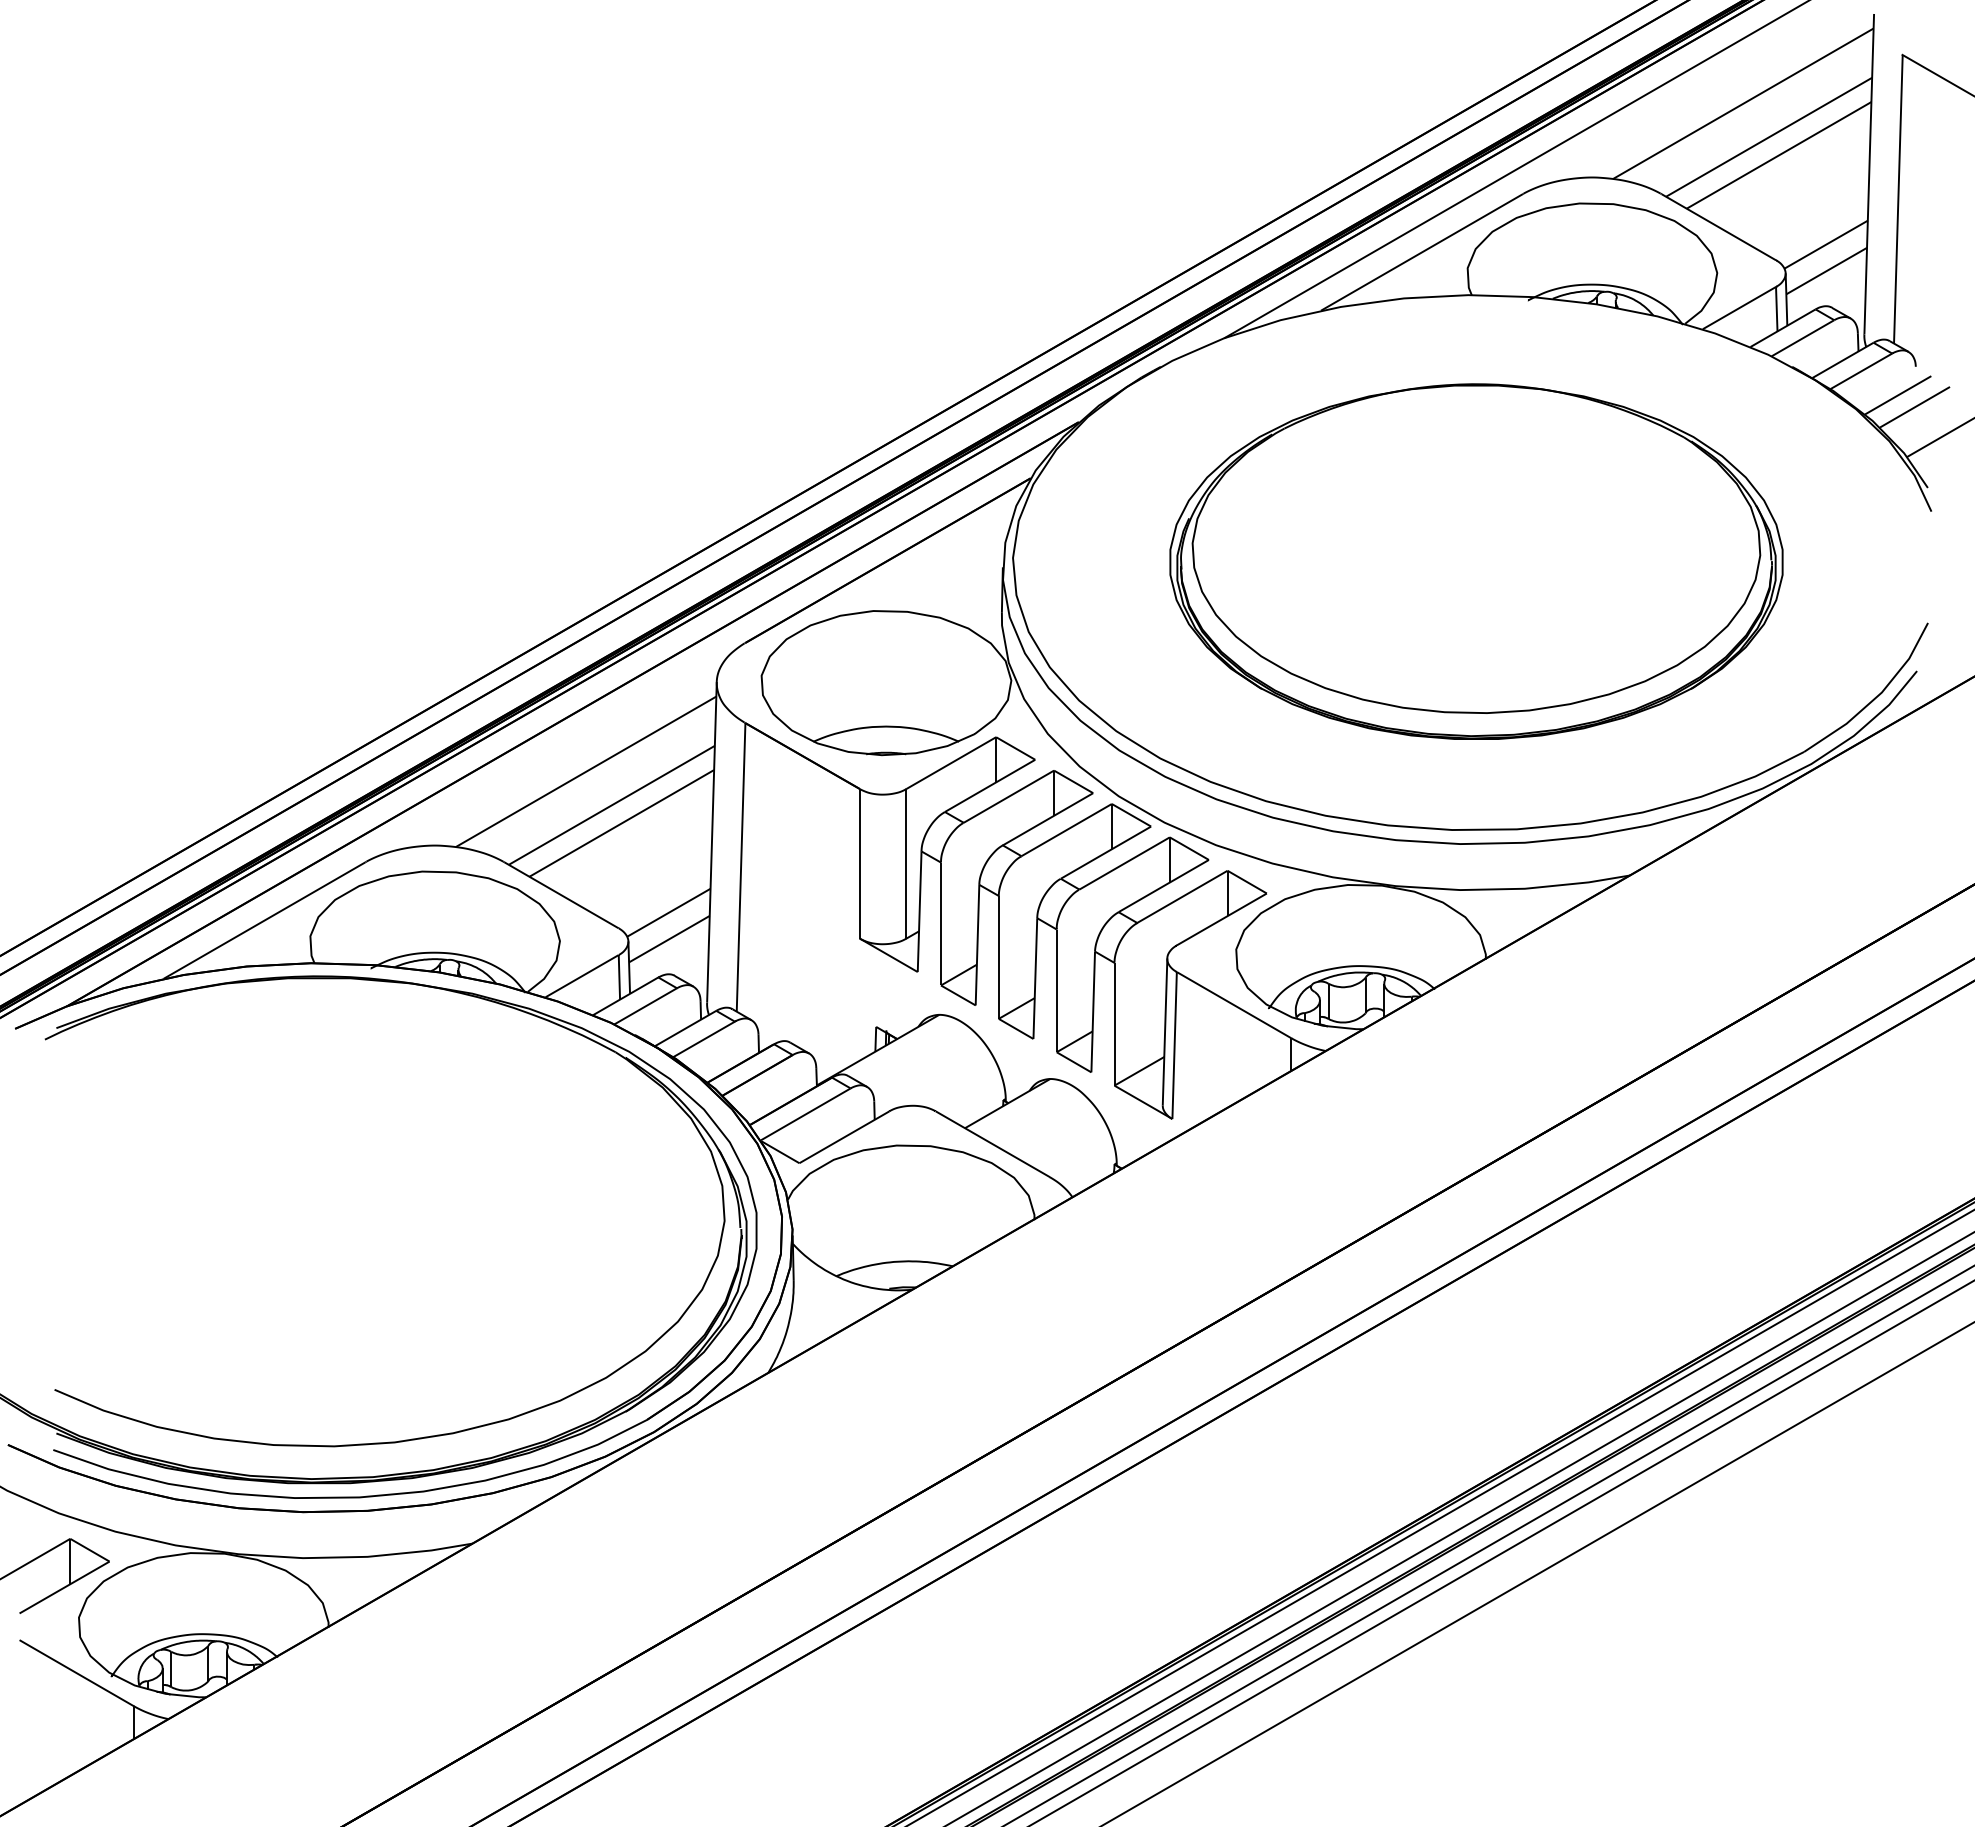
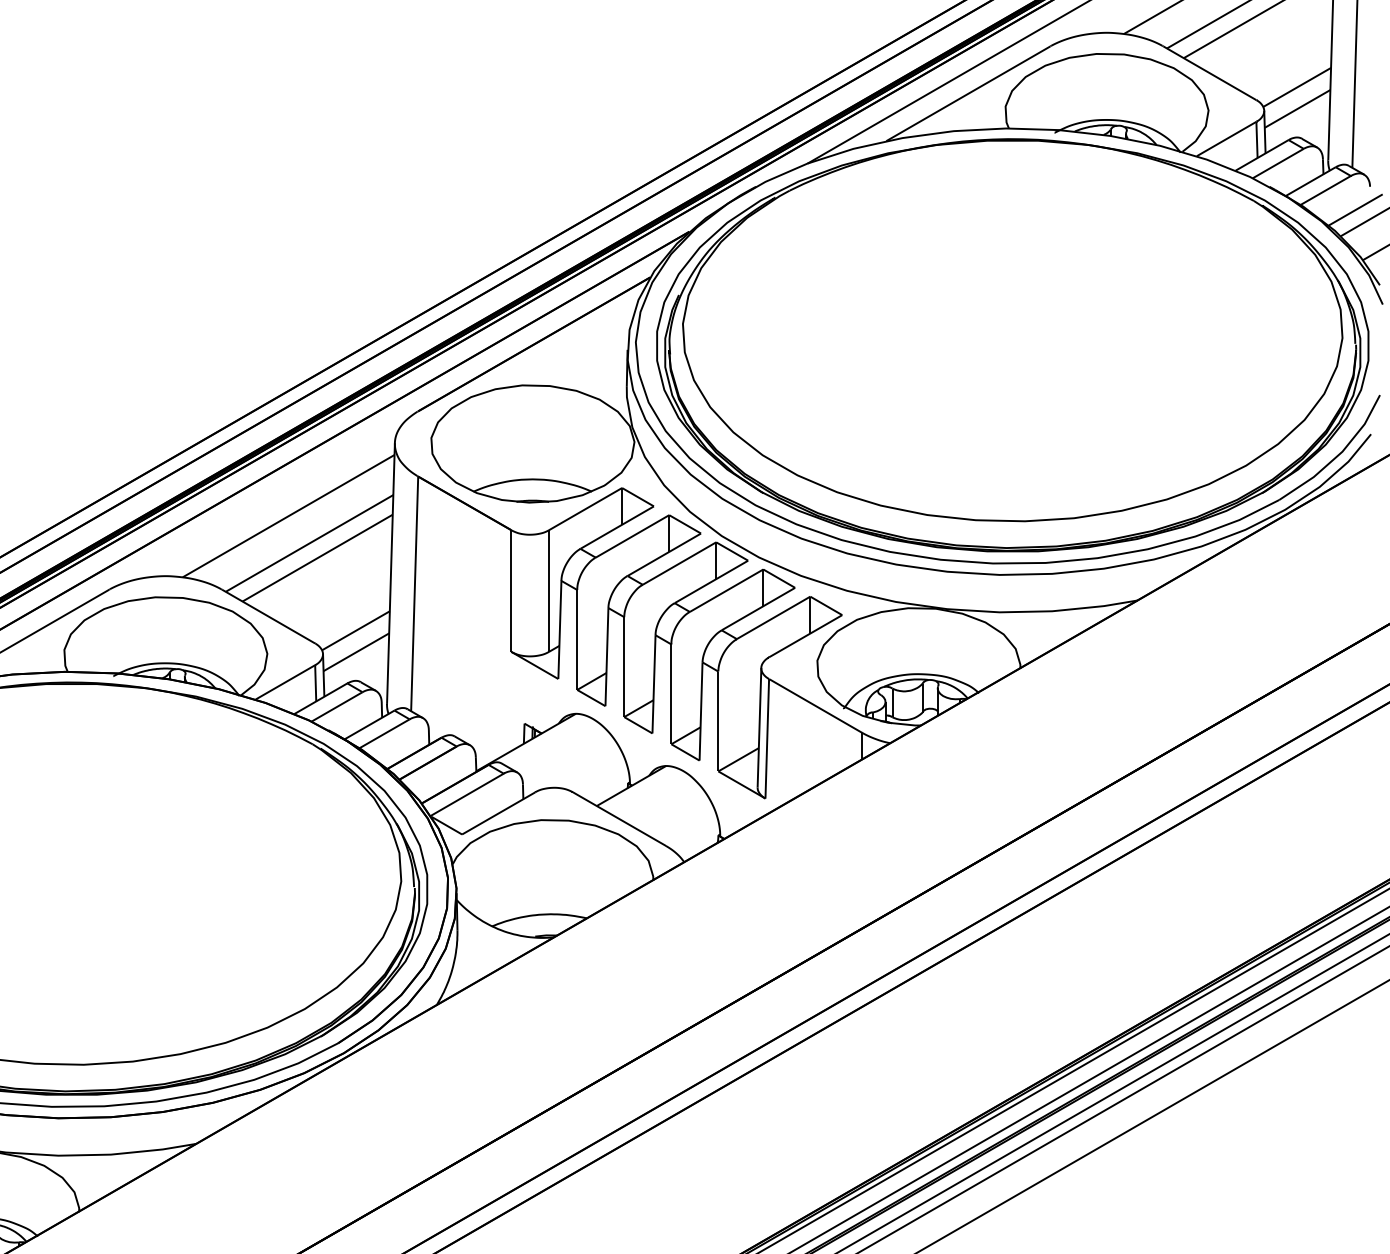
part: (1476, 561) -> (1012, 345), size x1.43

